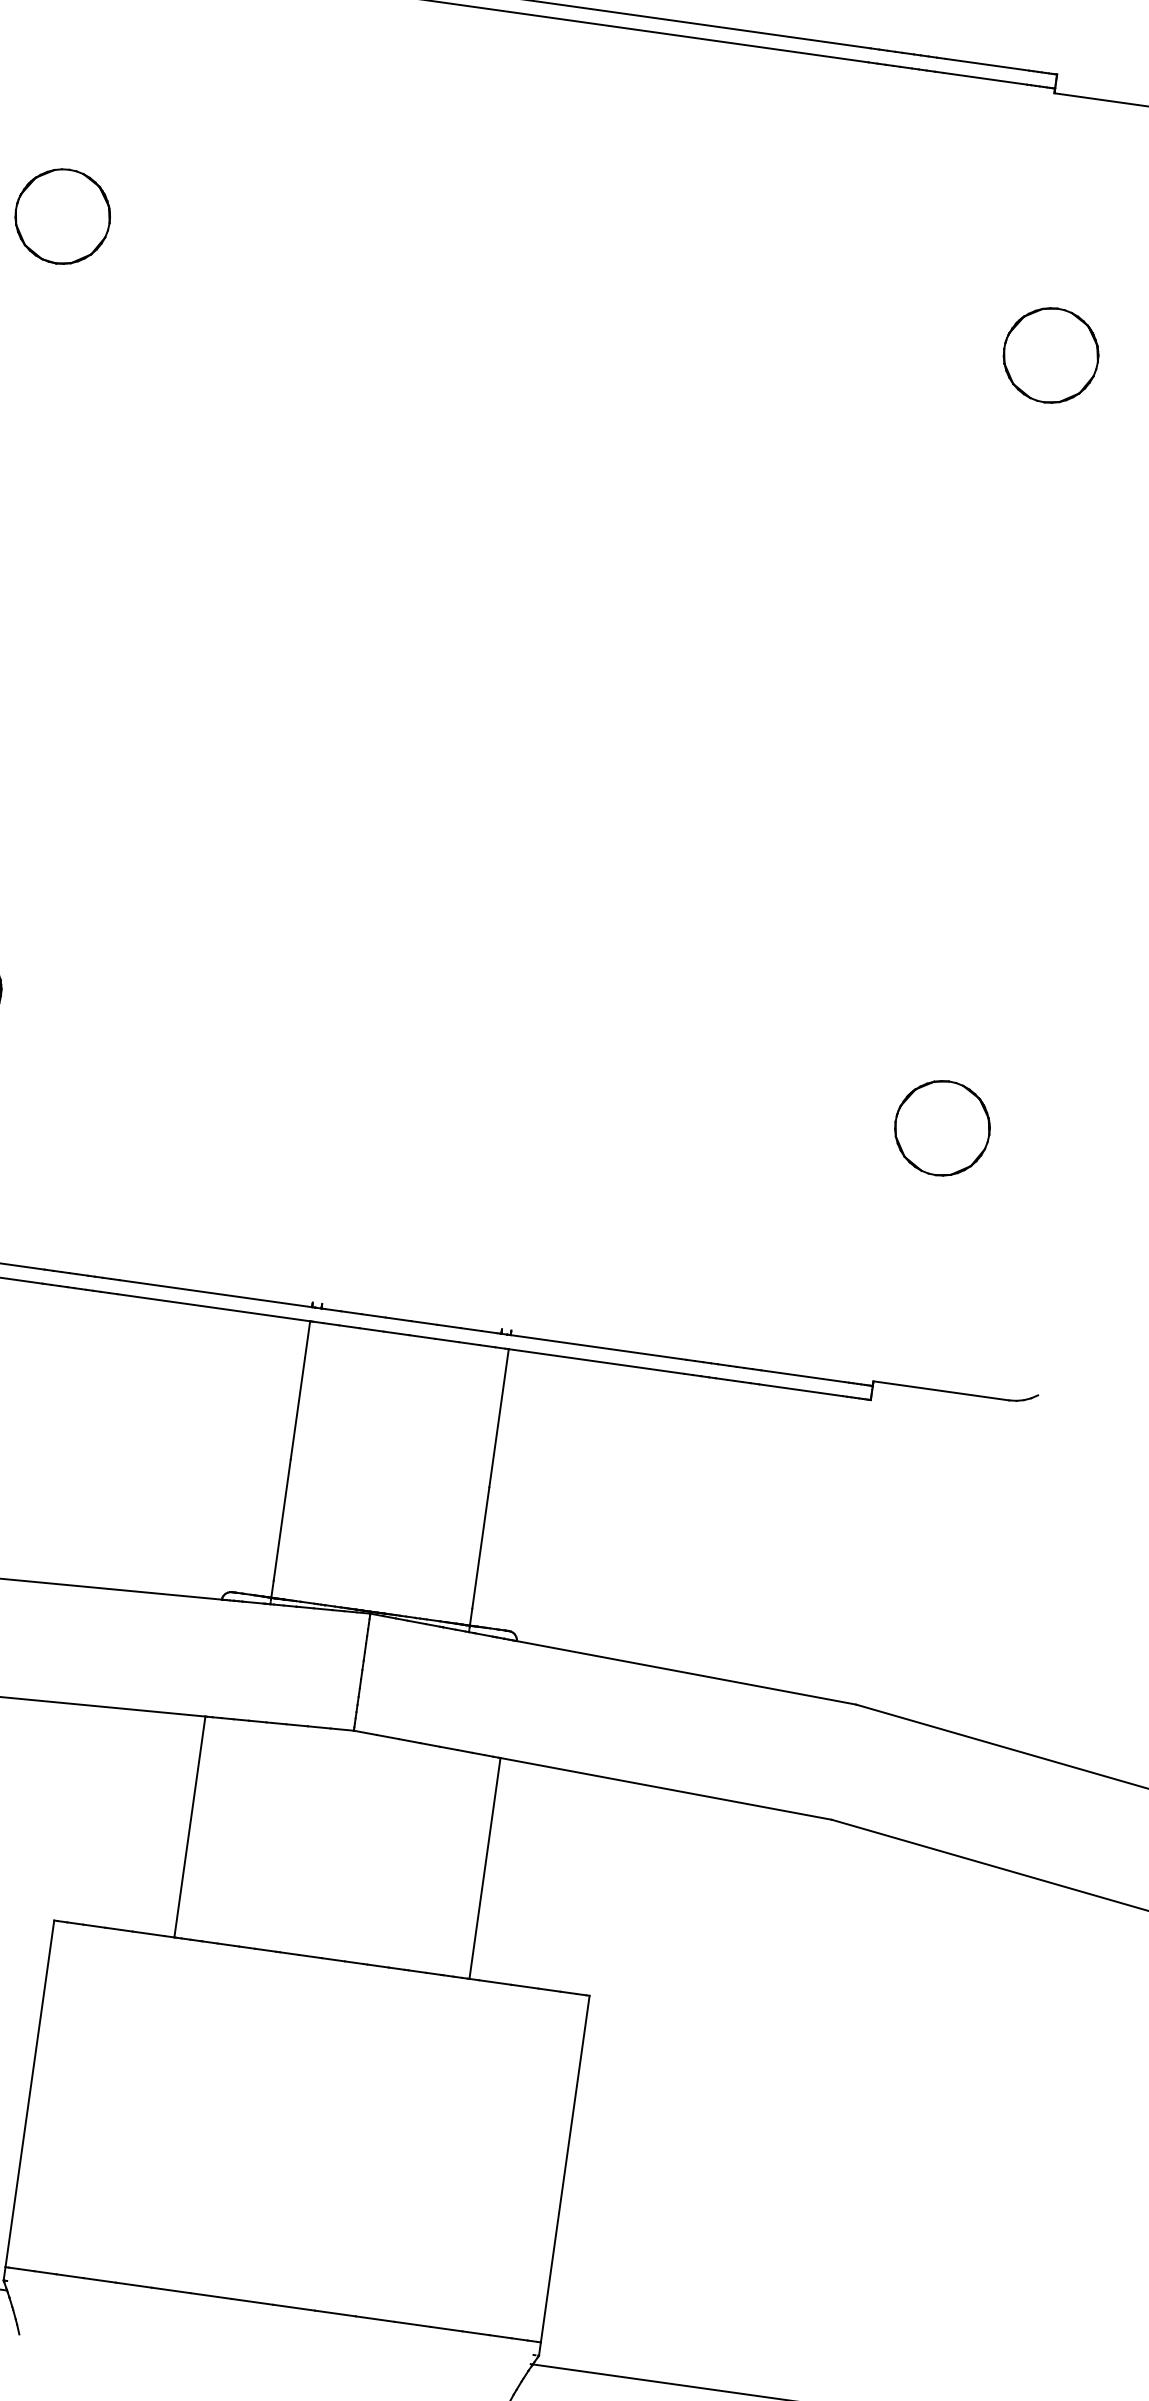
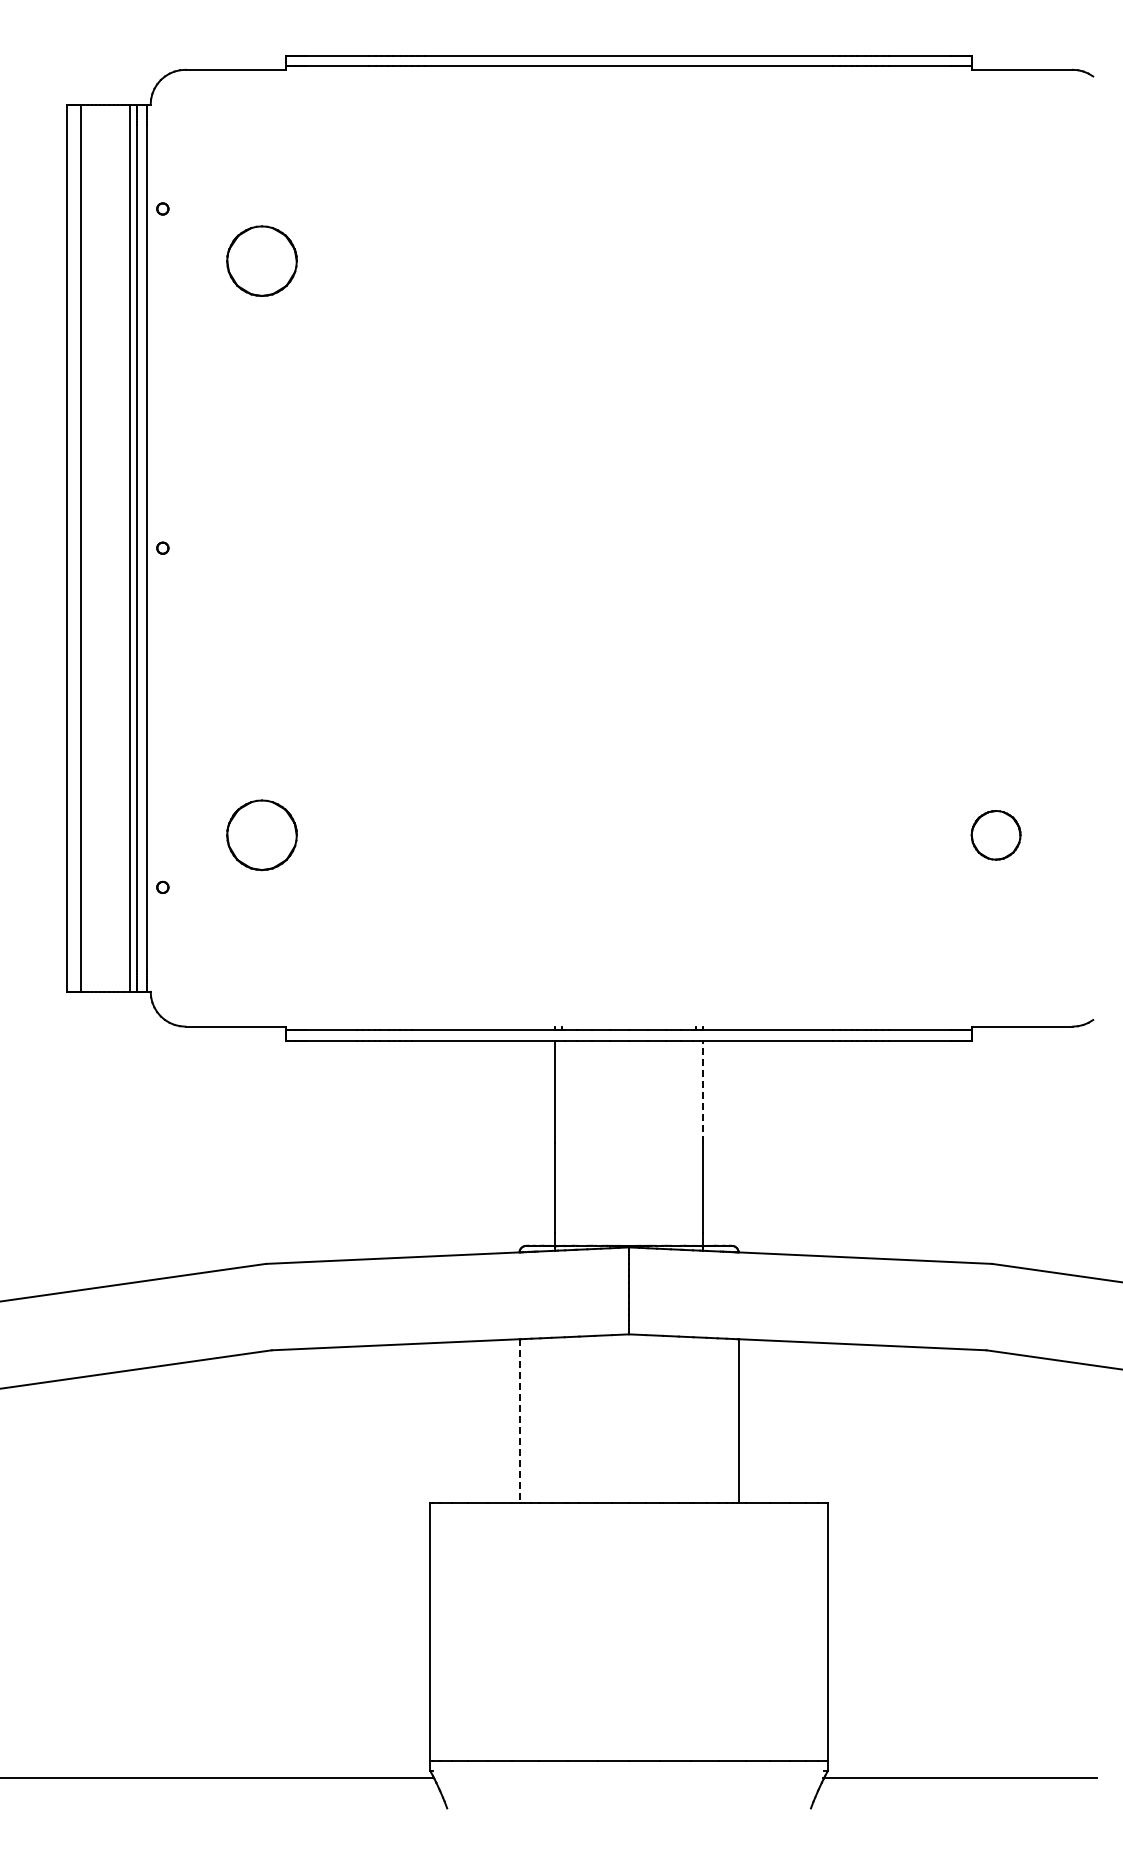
part: (1050, 354) -> (995, 260), removed
part: (941, 1128) -> (995, 835), size x0.7
line: (498, 1417) -> (702, 1091), solid -> dashed
line: (189, 1827) -> (519, 1421), solid -> dashed

